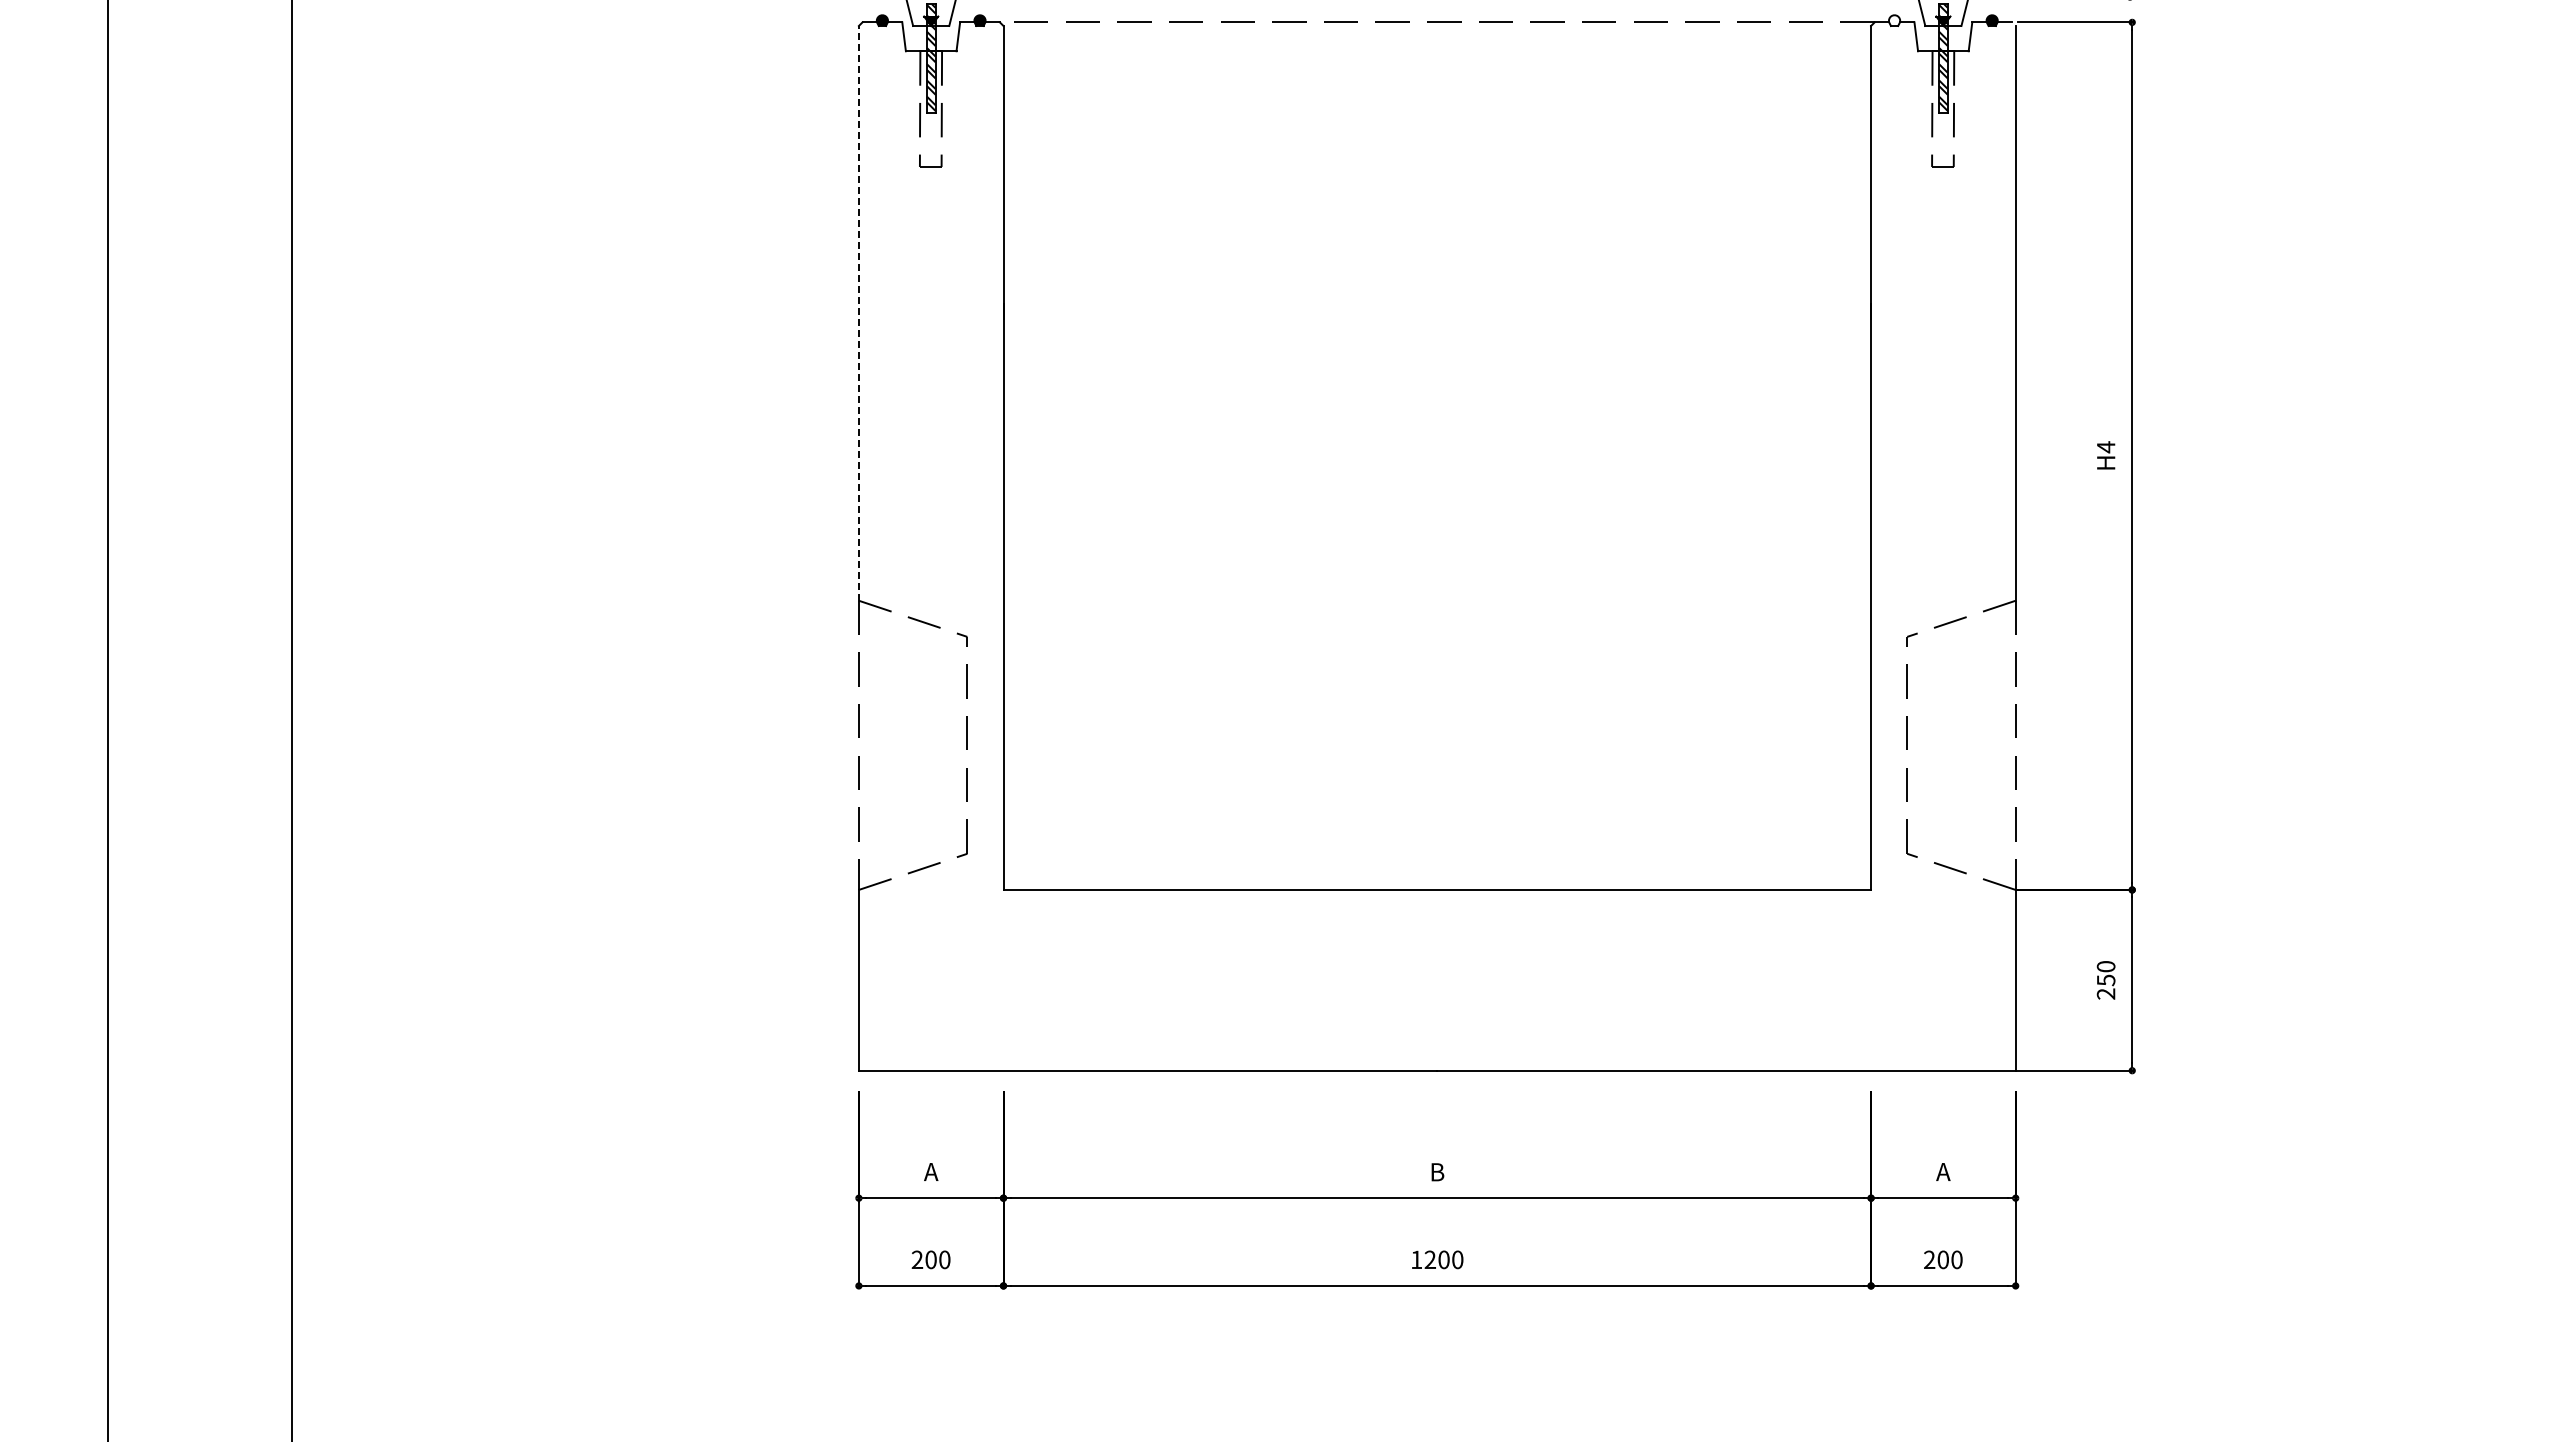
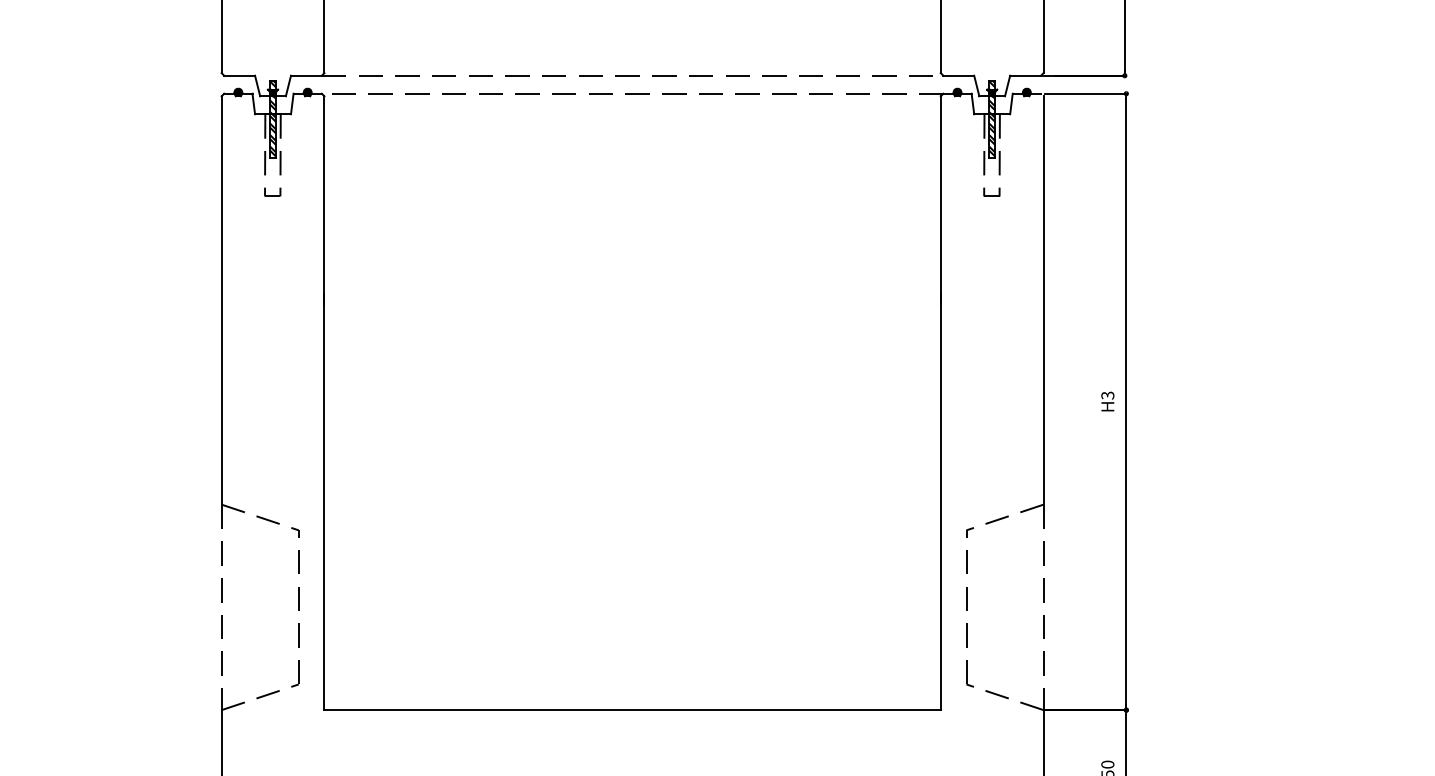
fill: (1894, 20) -> (957, 92), added
line: (858, 312) -> (221, 299), dashed -> solid
text: (2105, 447) -> (1107, 395), H4 -> H3

